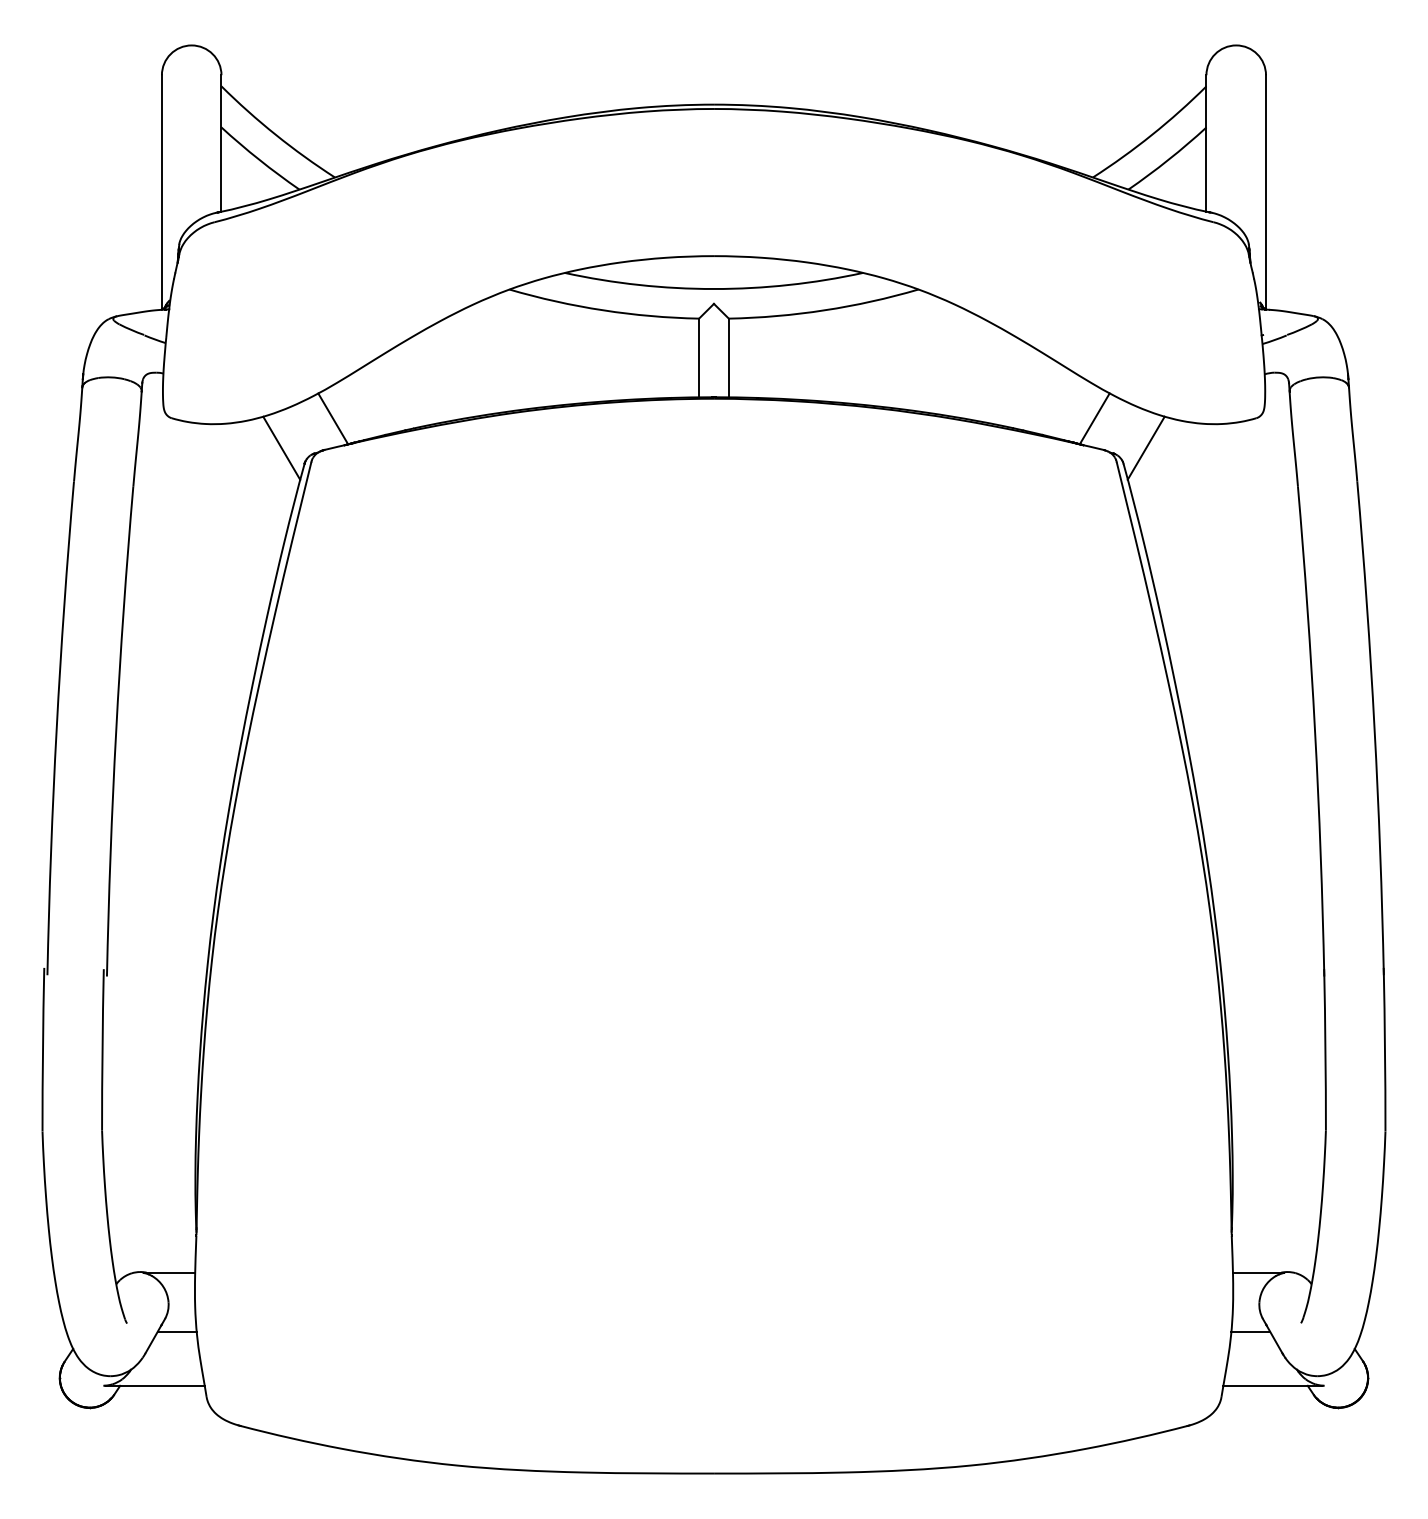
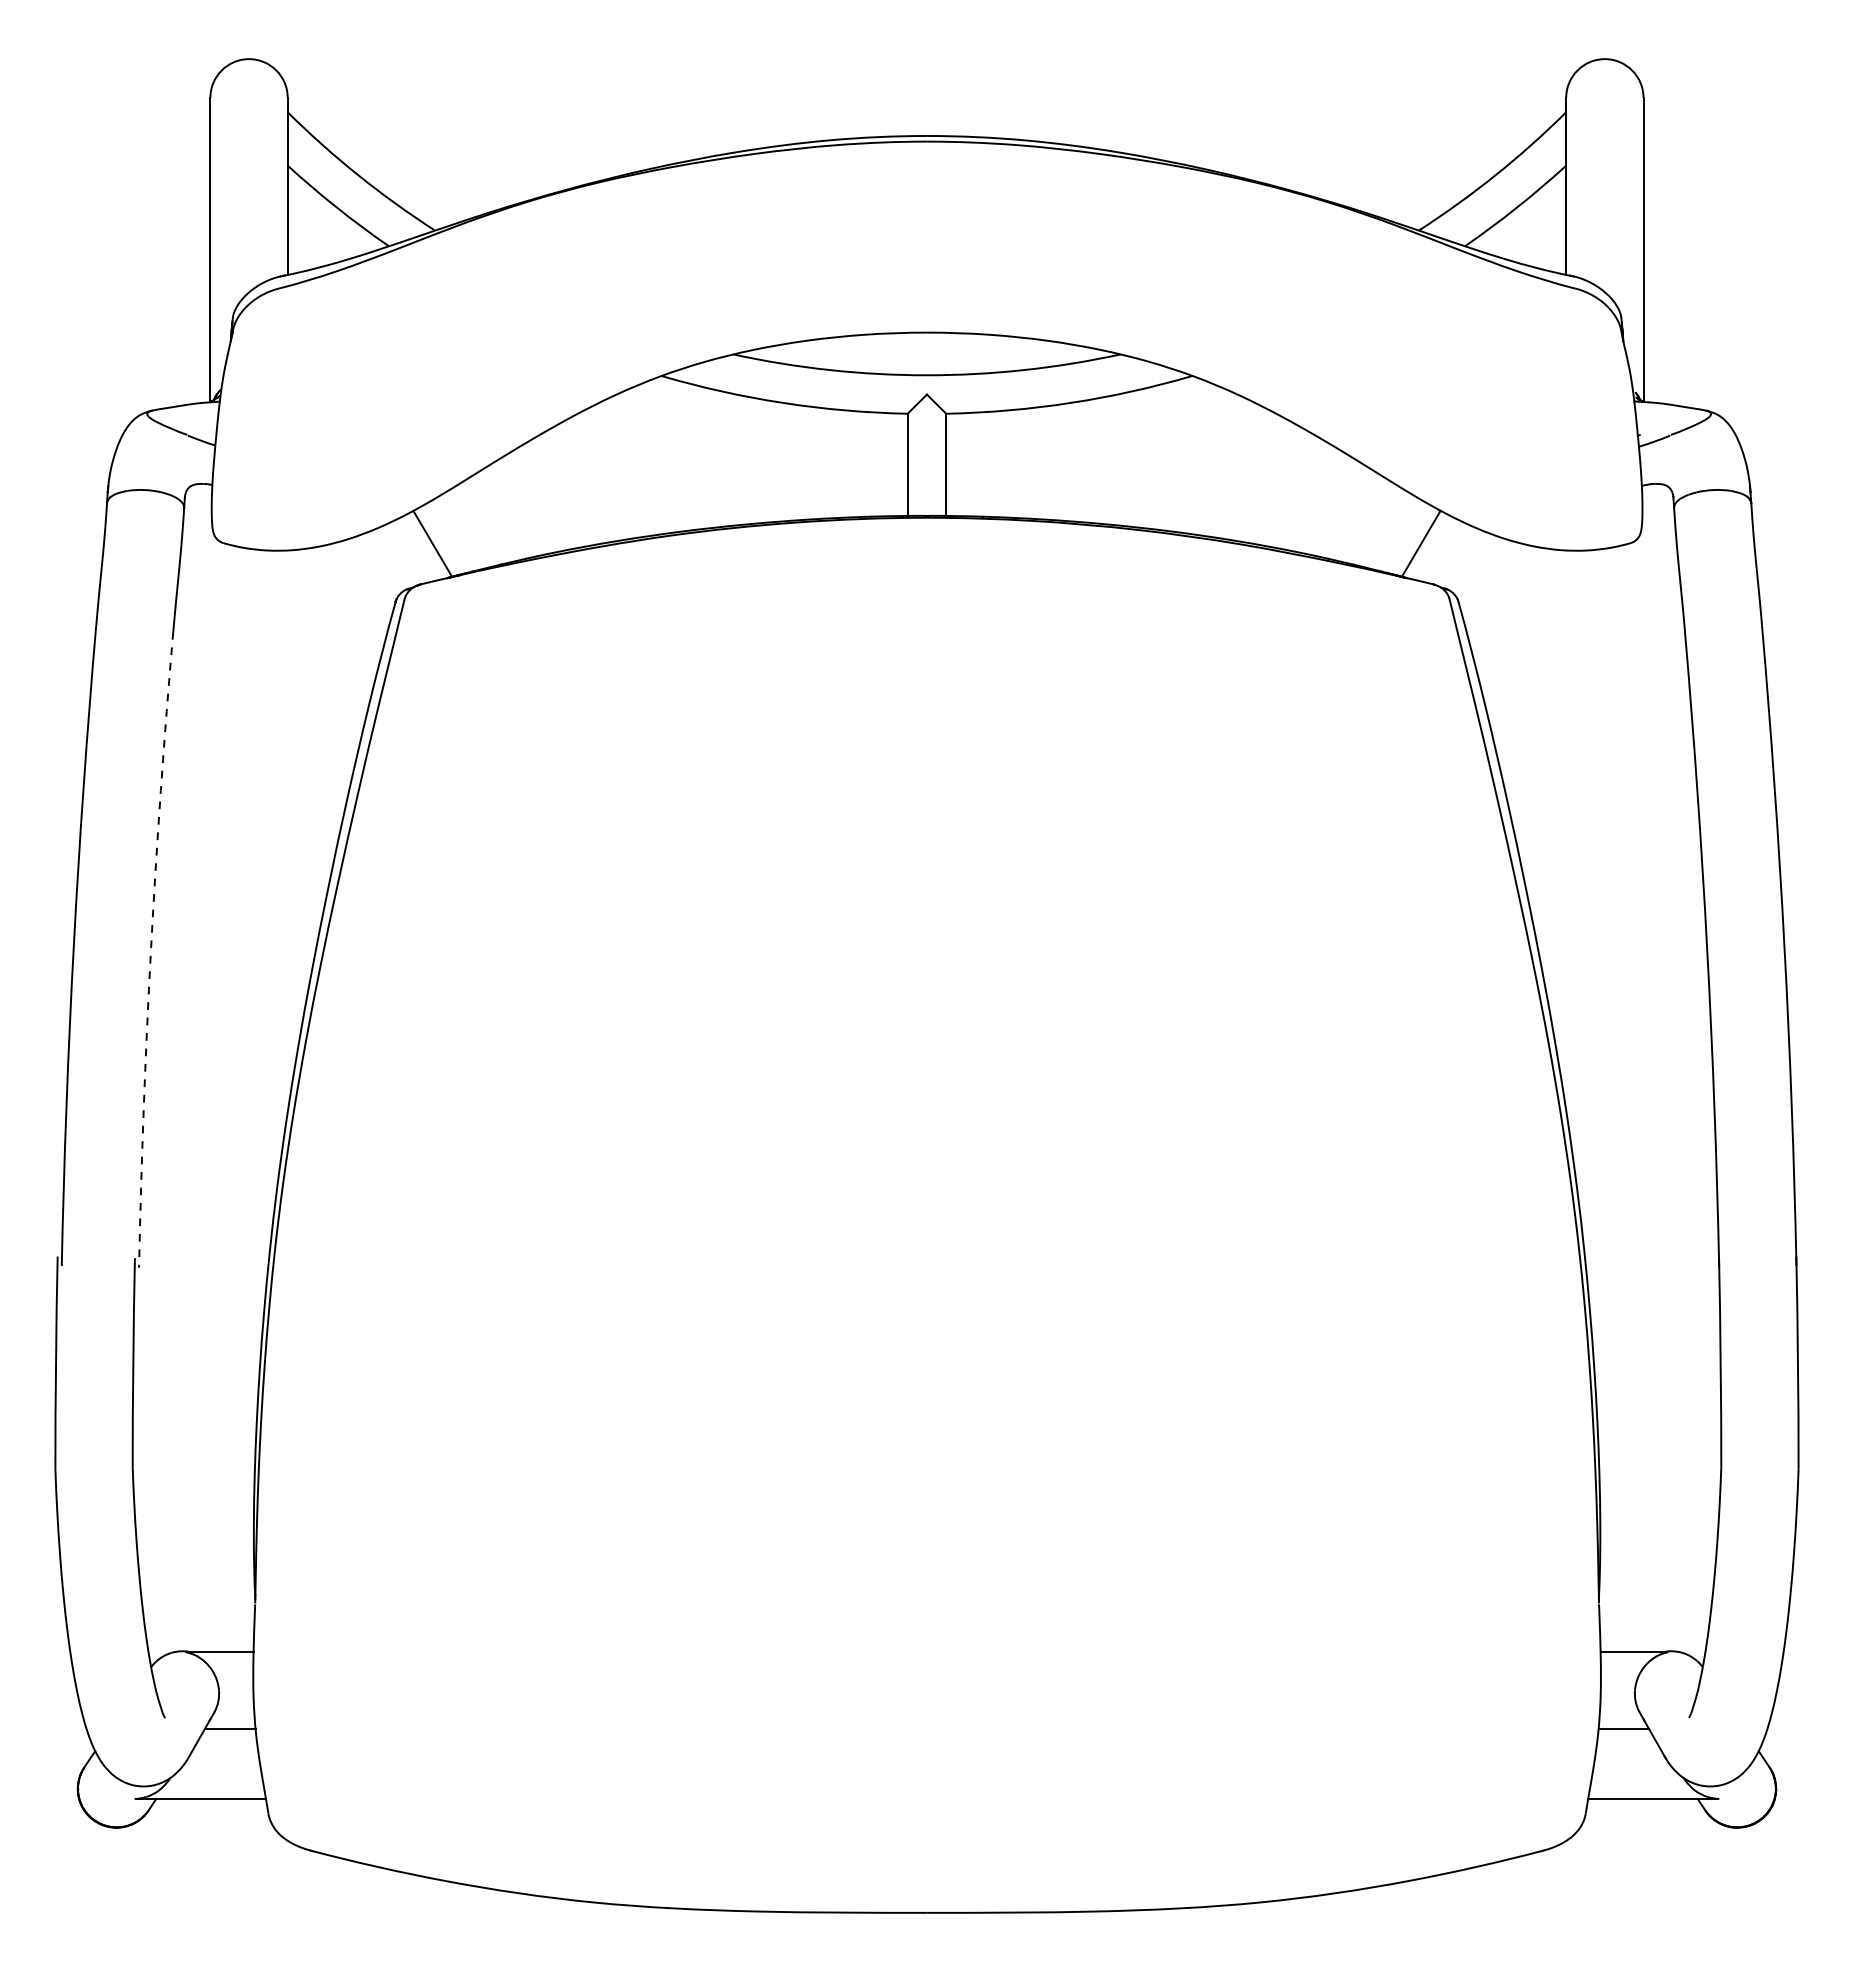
line: (281, 447) -> (365, 581), removed
line: (1146, 447) -> (1488, 581), removed
arc: (116, 731) -> (151, 949), solid -> dashed

